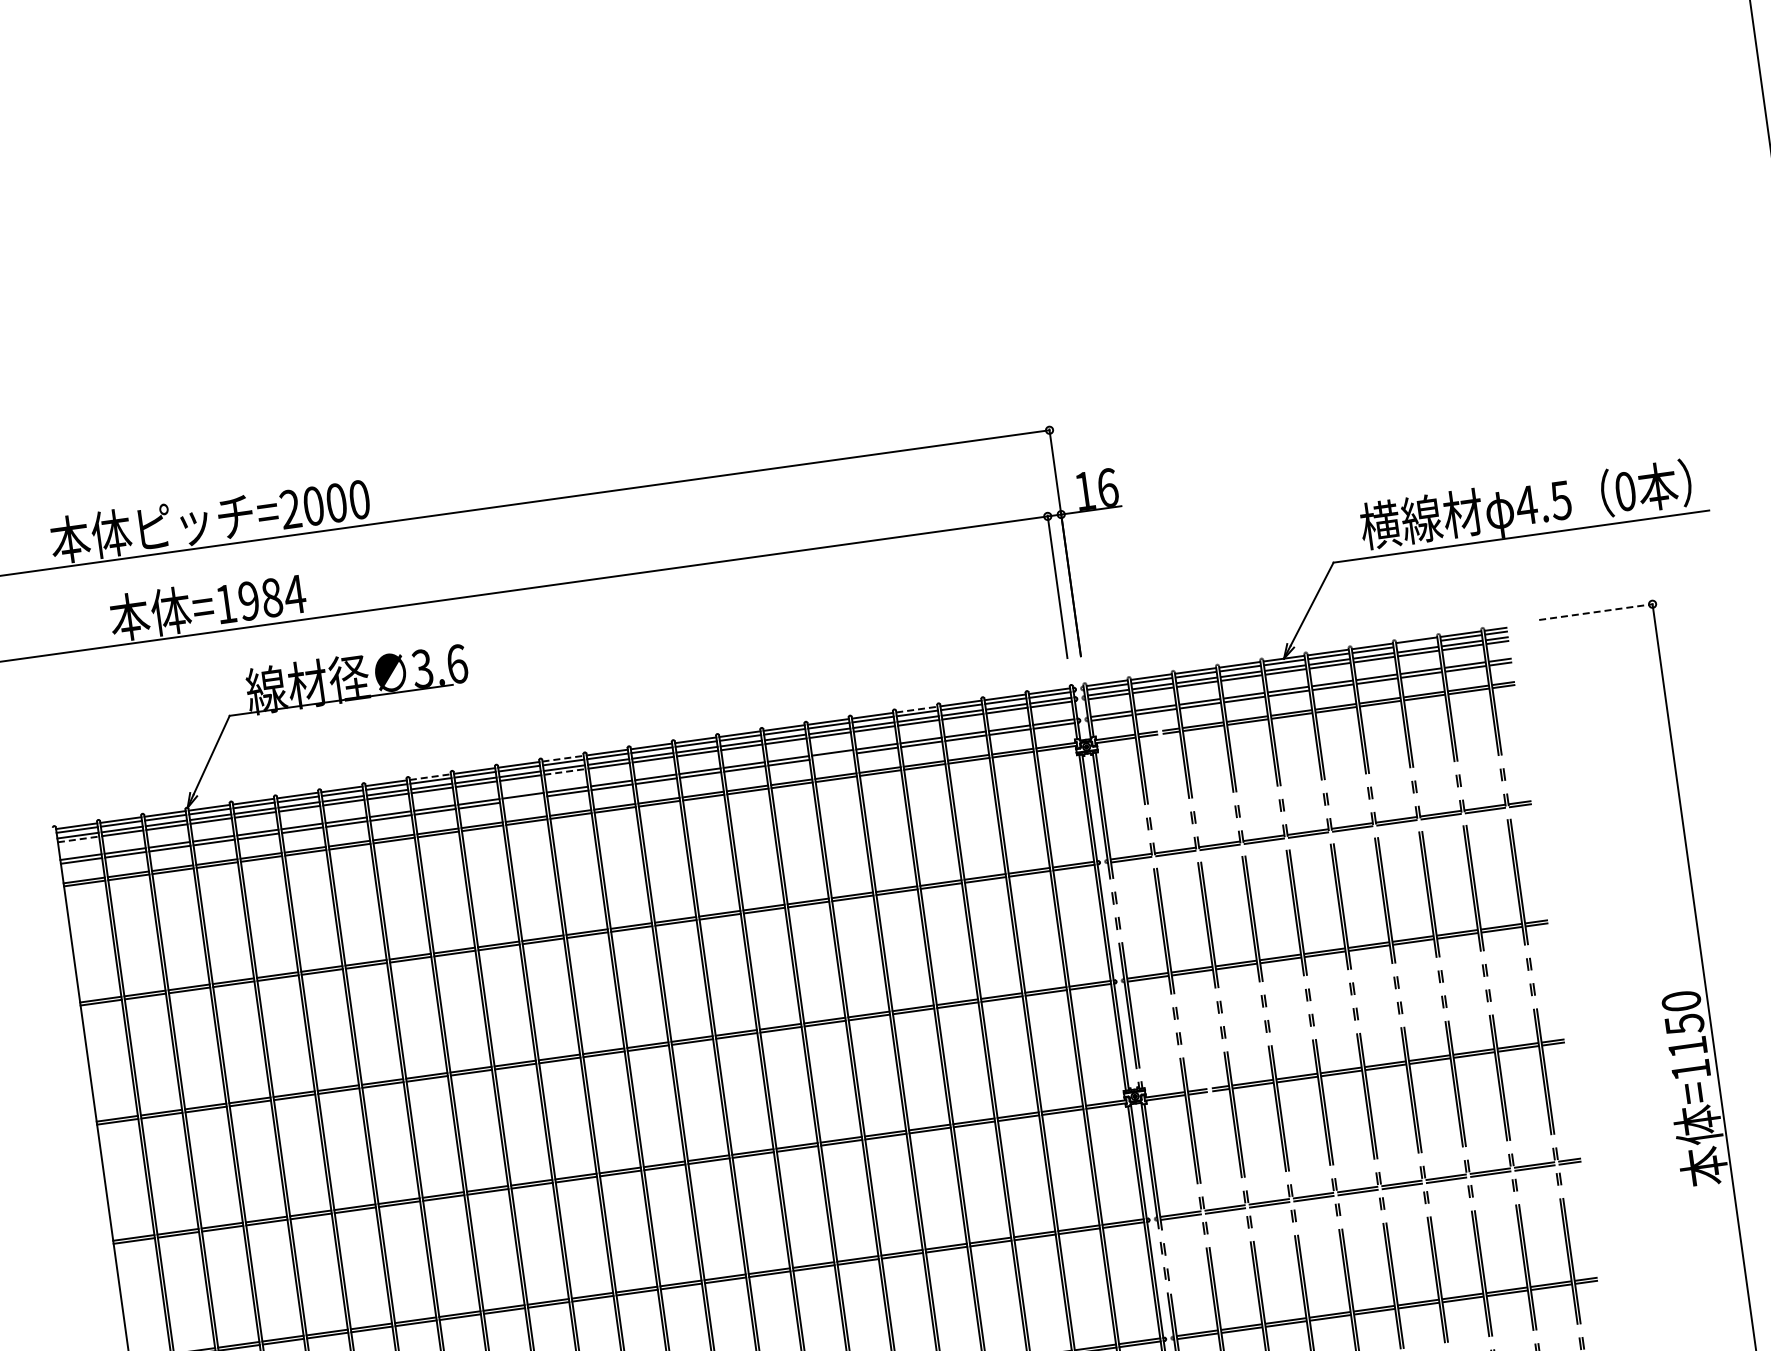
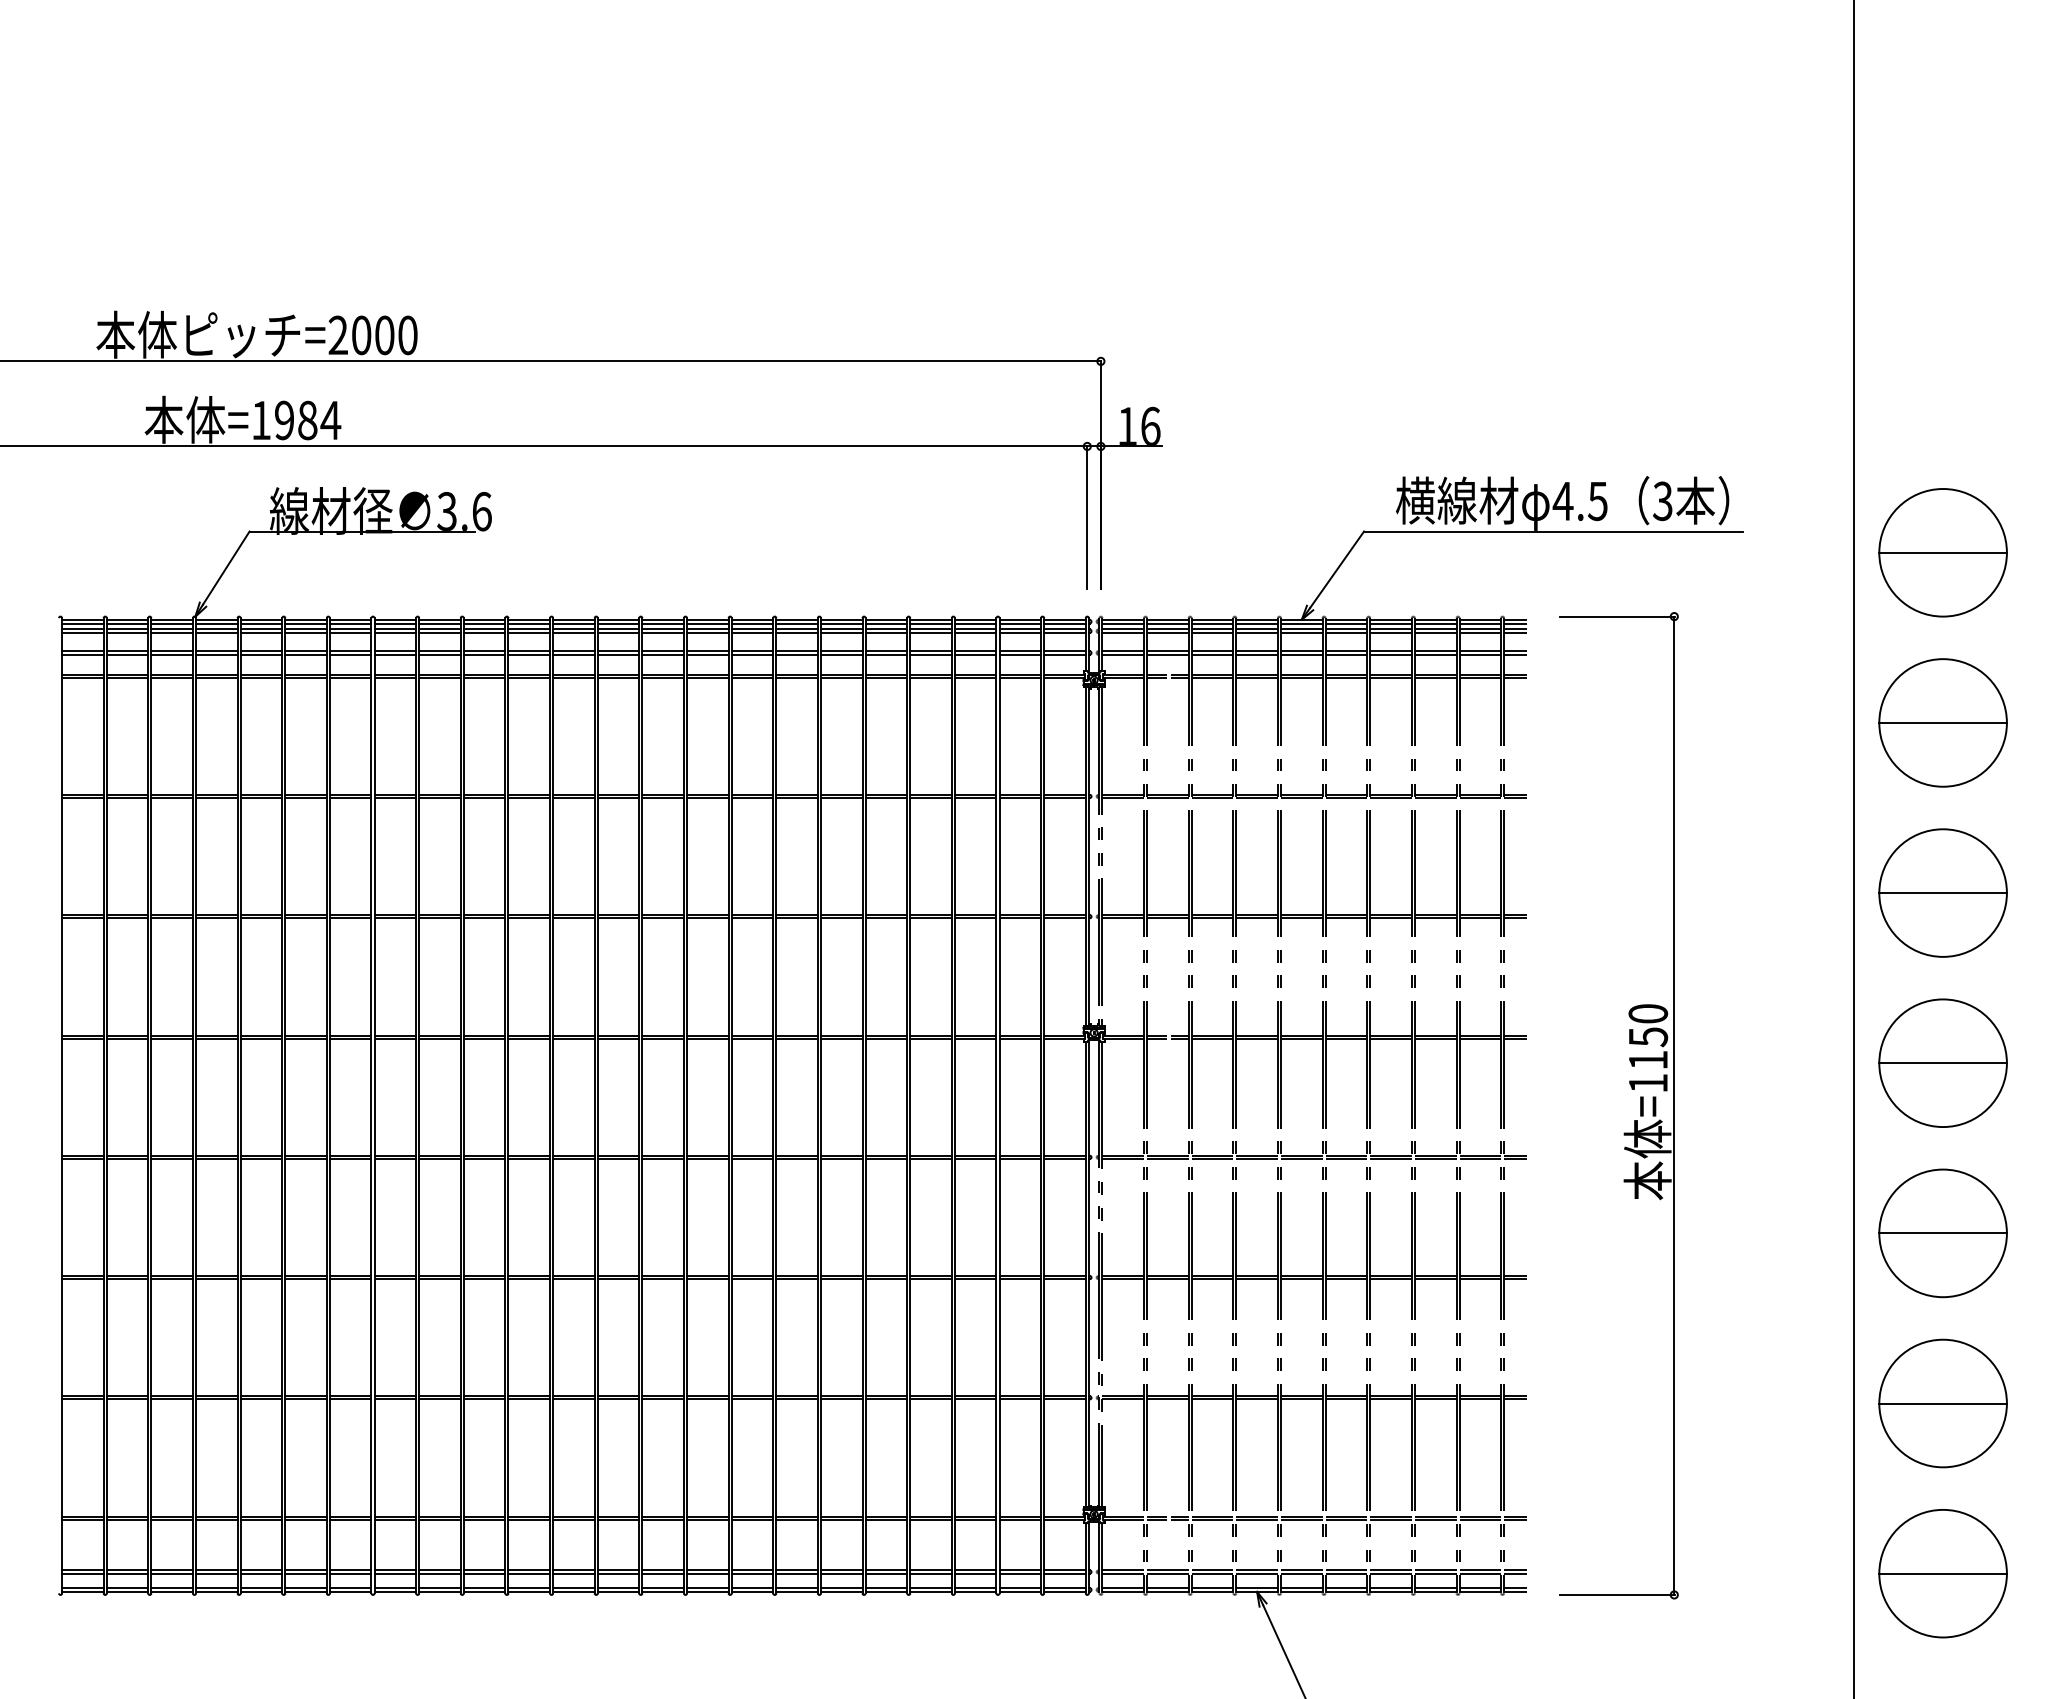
text: (1624, 490) -> (1662, 500), 0 -> 3
line: (1596, 611) -> (1617, 616), dashed -> solid
line: (1417, 643) -> (1435, 623), added
line: (917, 709) -> (931, 619), dashed -> solid
line: (832, 756) -> (841, 654), added
line: (562, 758) -> (573, 619), dashed -> solid
line: (564, 772) -> (573, 633), dashed -> solid
line: (429, 776) -> (439, 619), dashed -> solid
line: (523, 799) -> (529, 654), added
line: (78, 839) -> (82, 633), dashed -> solid

